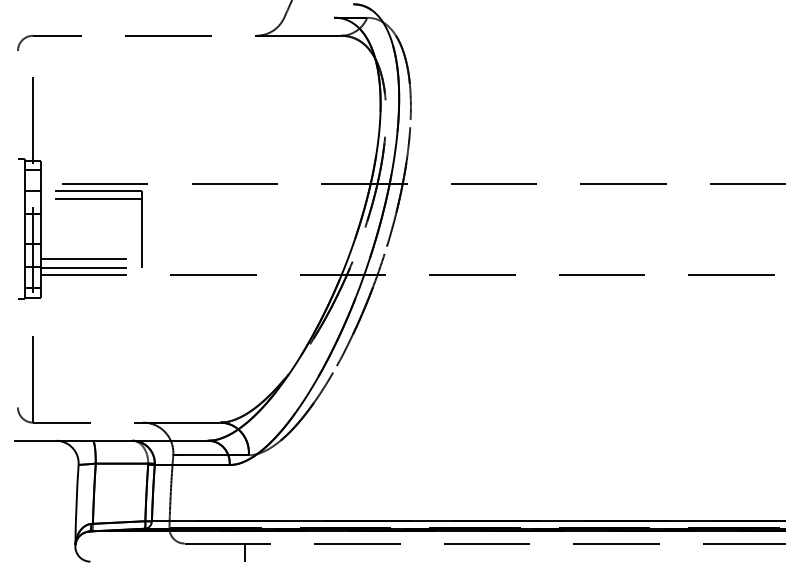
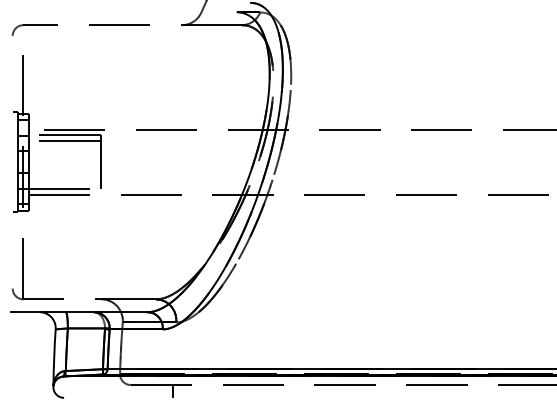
line: (91, 259) -> (64, 183), removed

